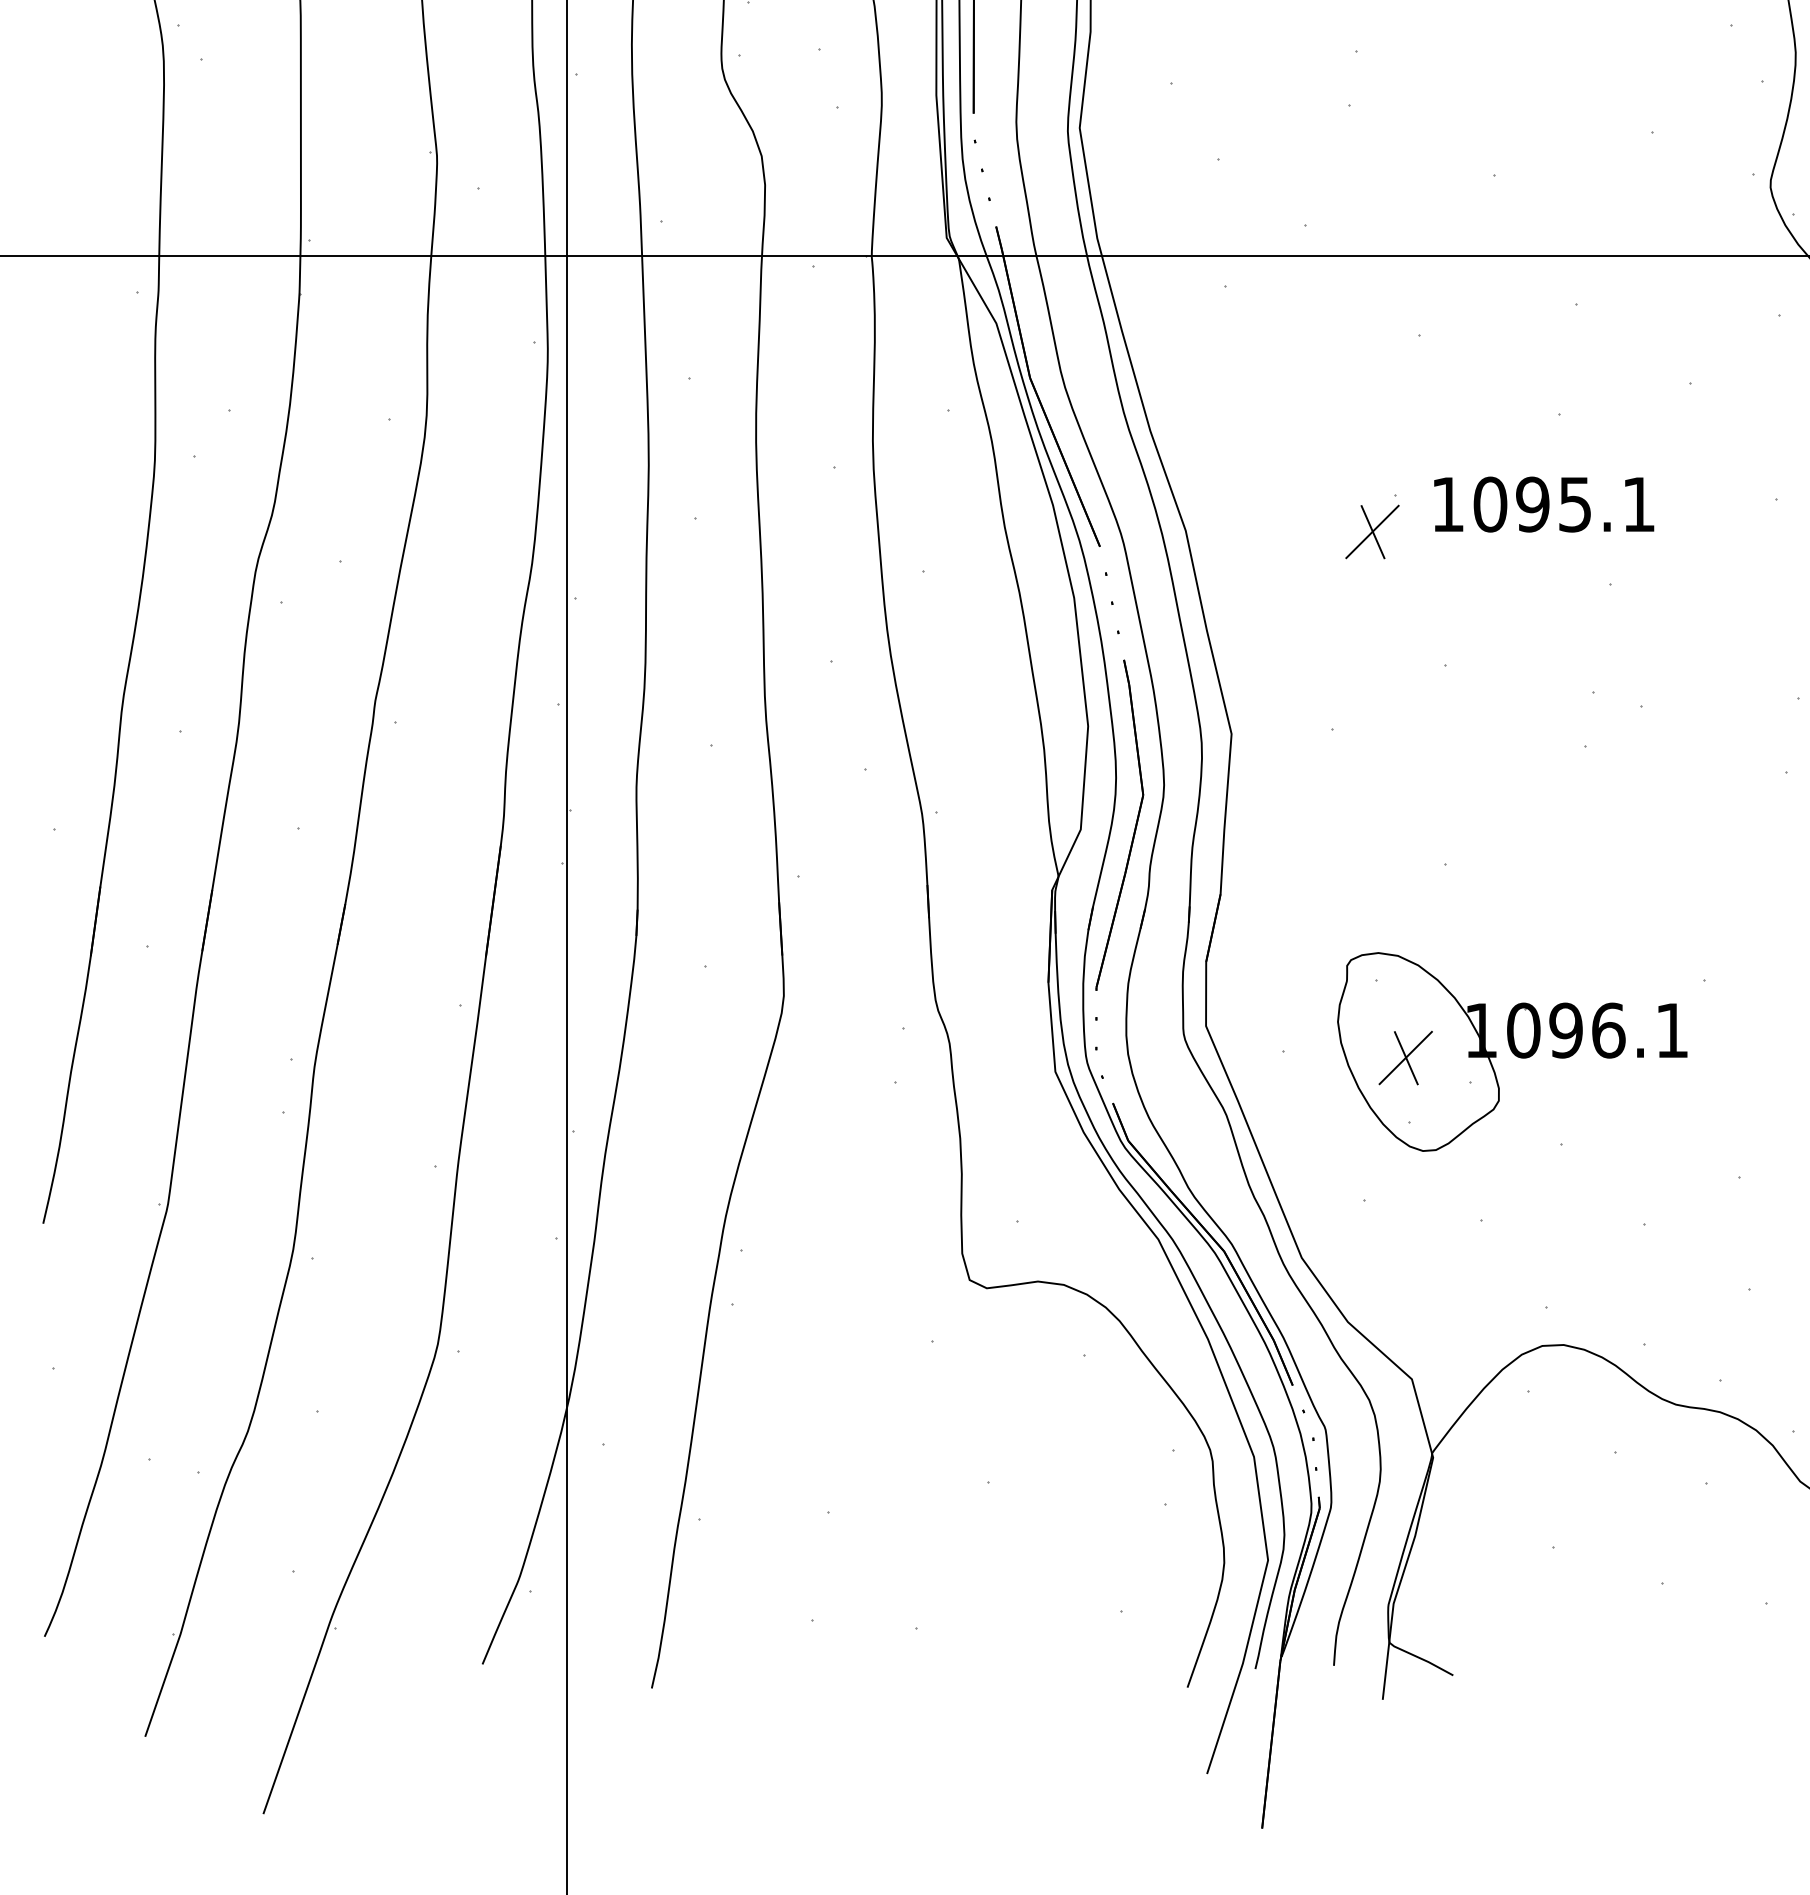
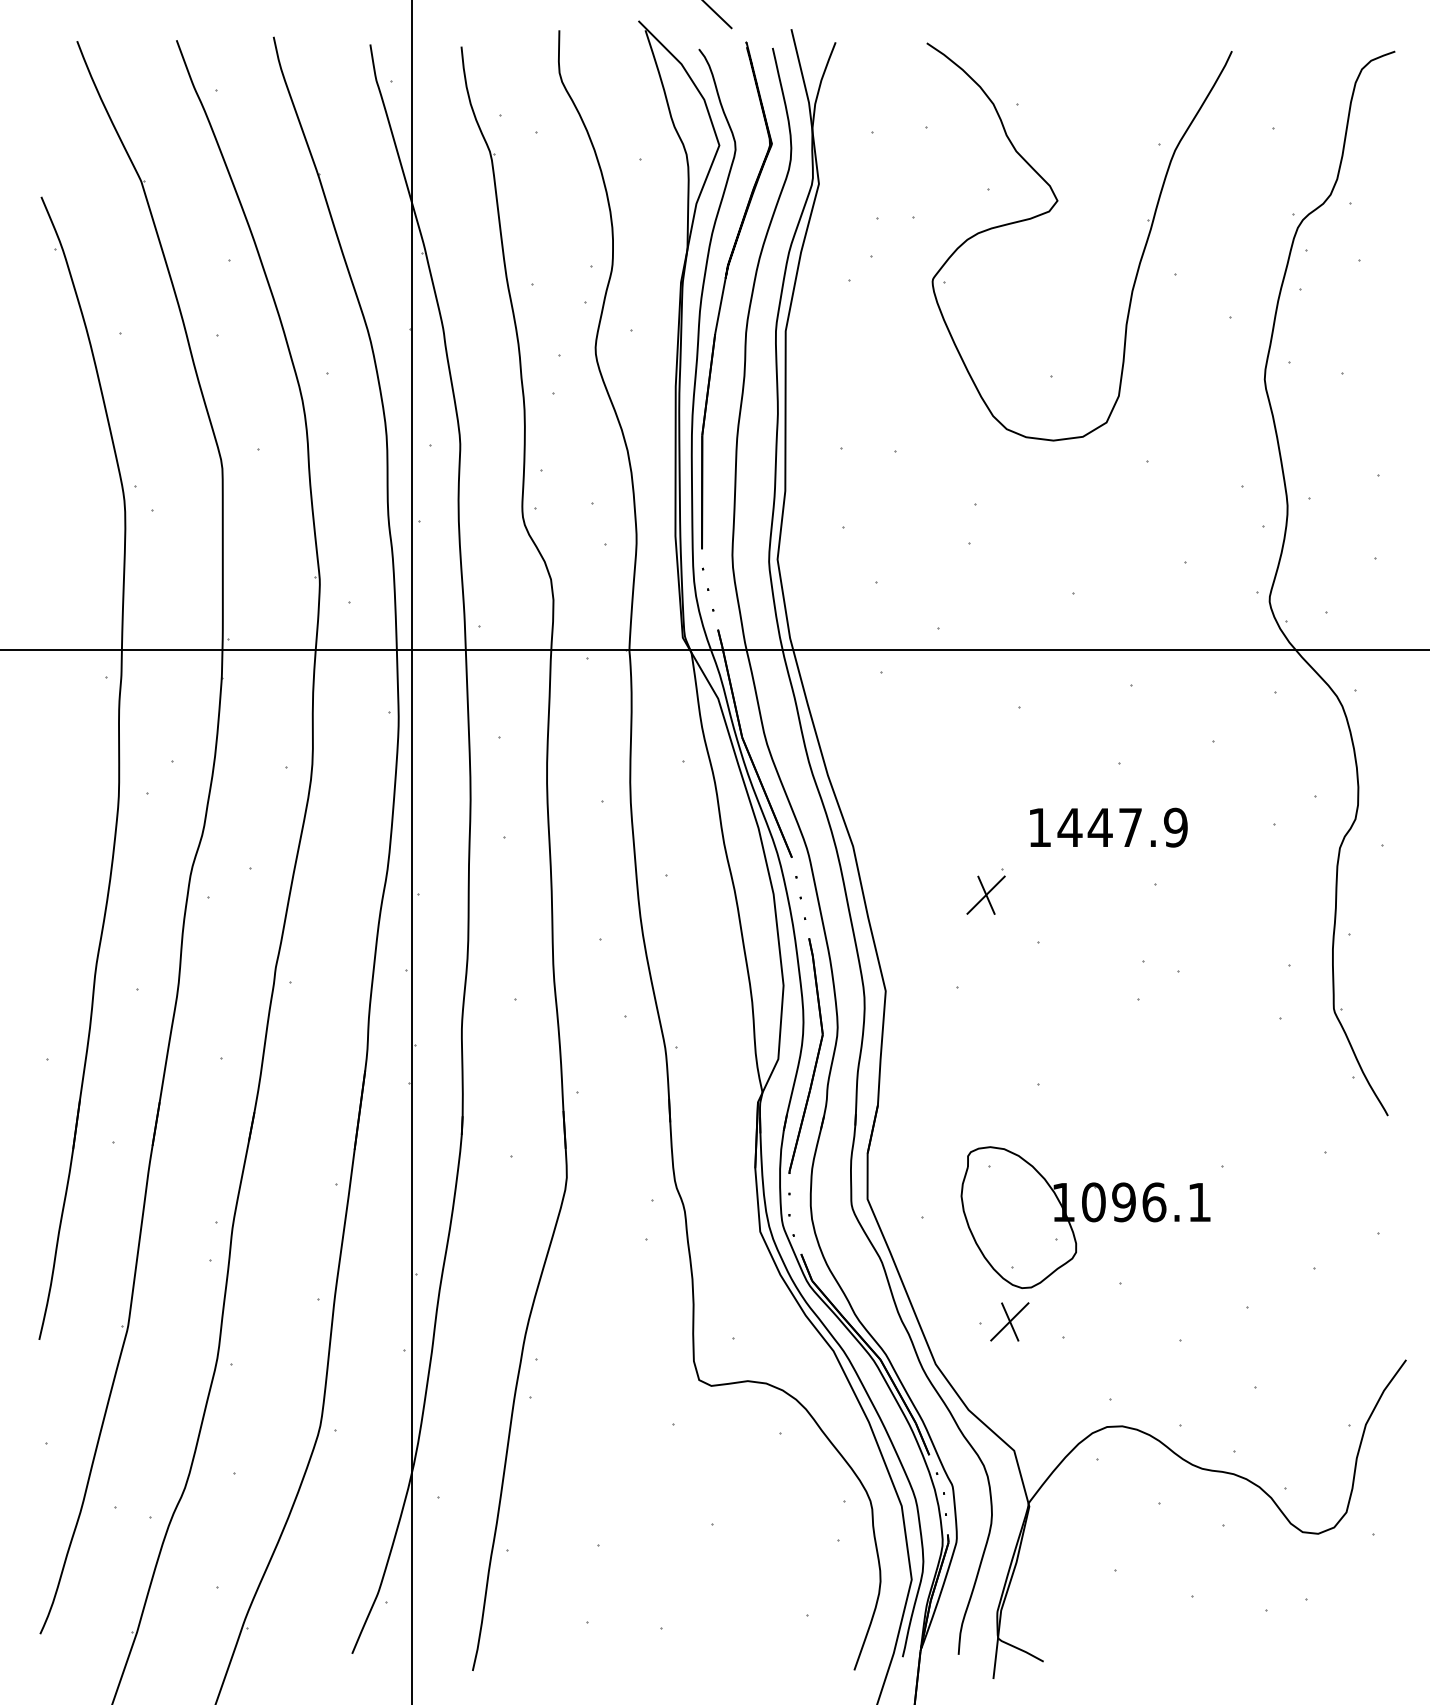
text: (1563, 504) -> (1122, 827), 1095.1 -> 1447.9
part: (1371, 526) -> (985, 891), moved
part: (1405, 1057) -> (1009, 1321), moved

